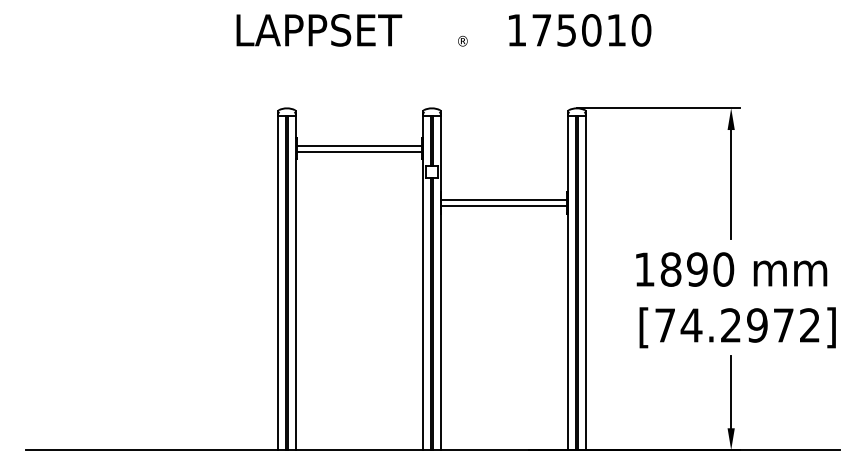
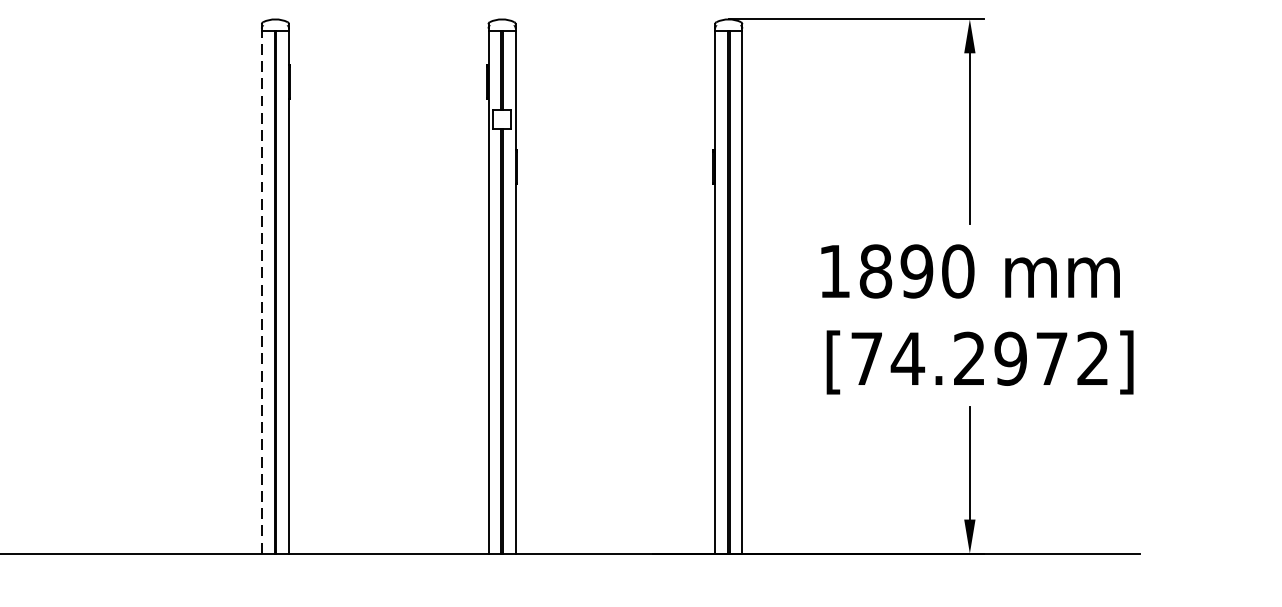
line: (359, 145) -> (388, 77), removed
line: (359, 151) -> (388, 86), removed
line: (504, 199) -> (615, 161), removed
line: (504, 206) -> (615, 172), removed
line: (278, 282) -> (262, 291), solid -> dashed

